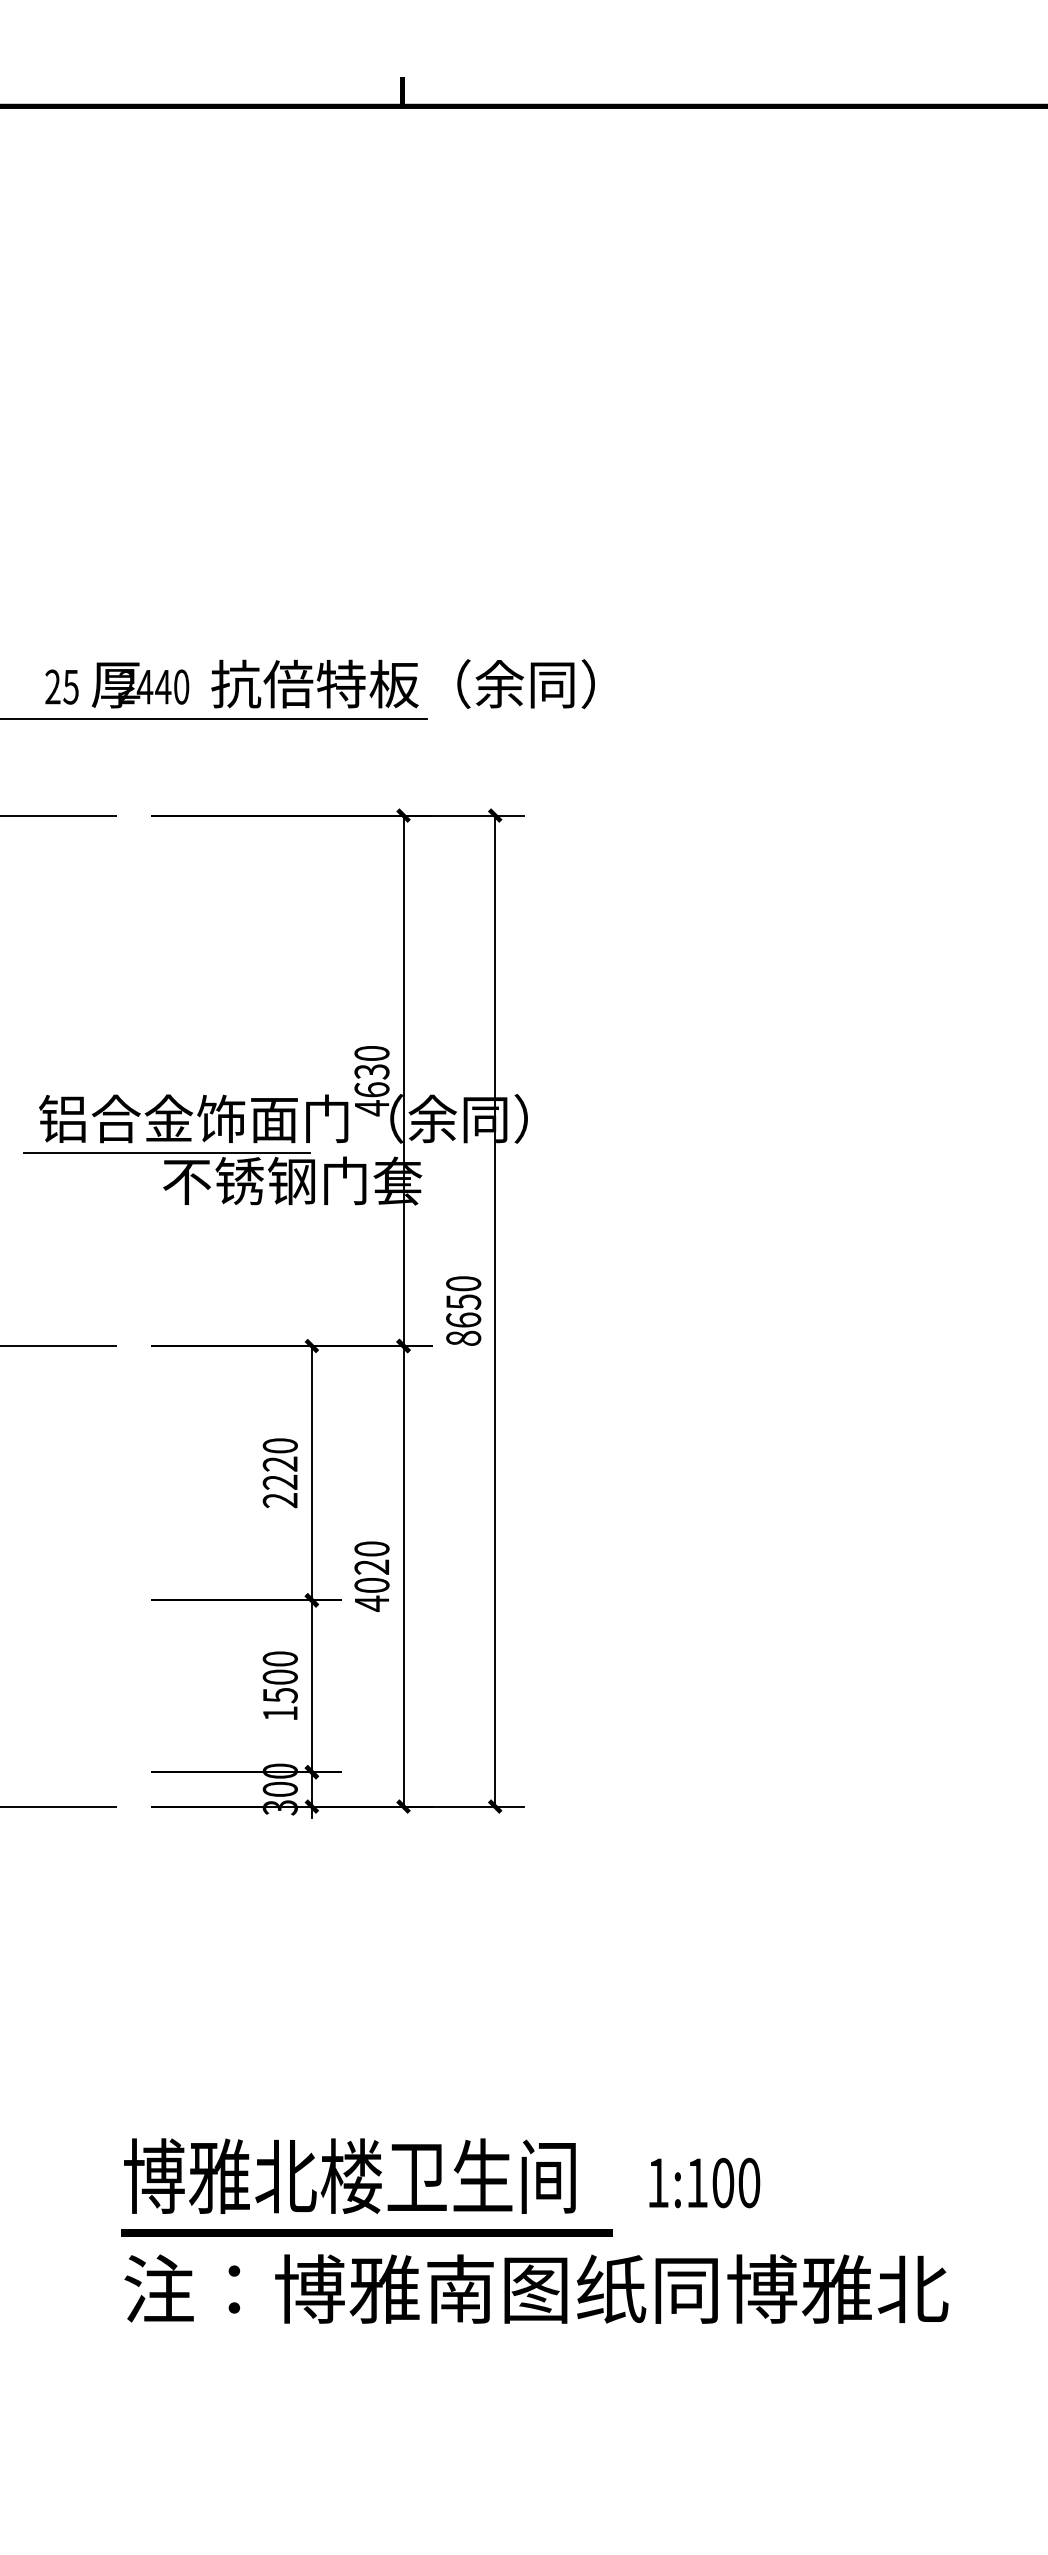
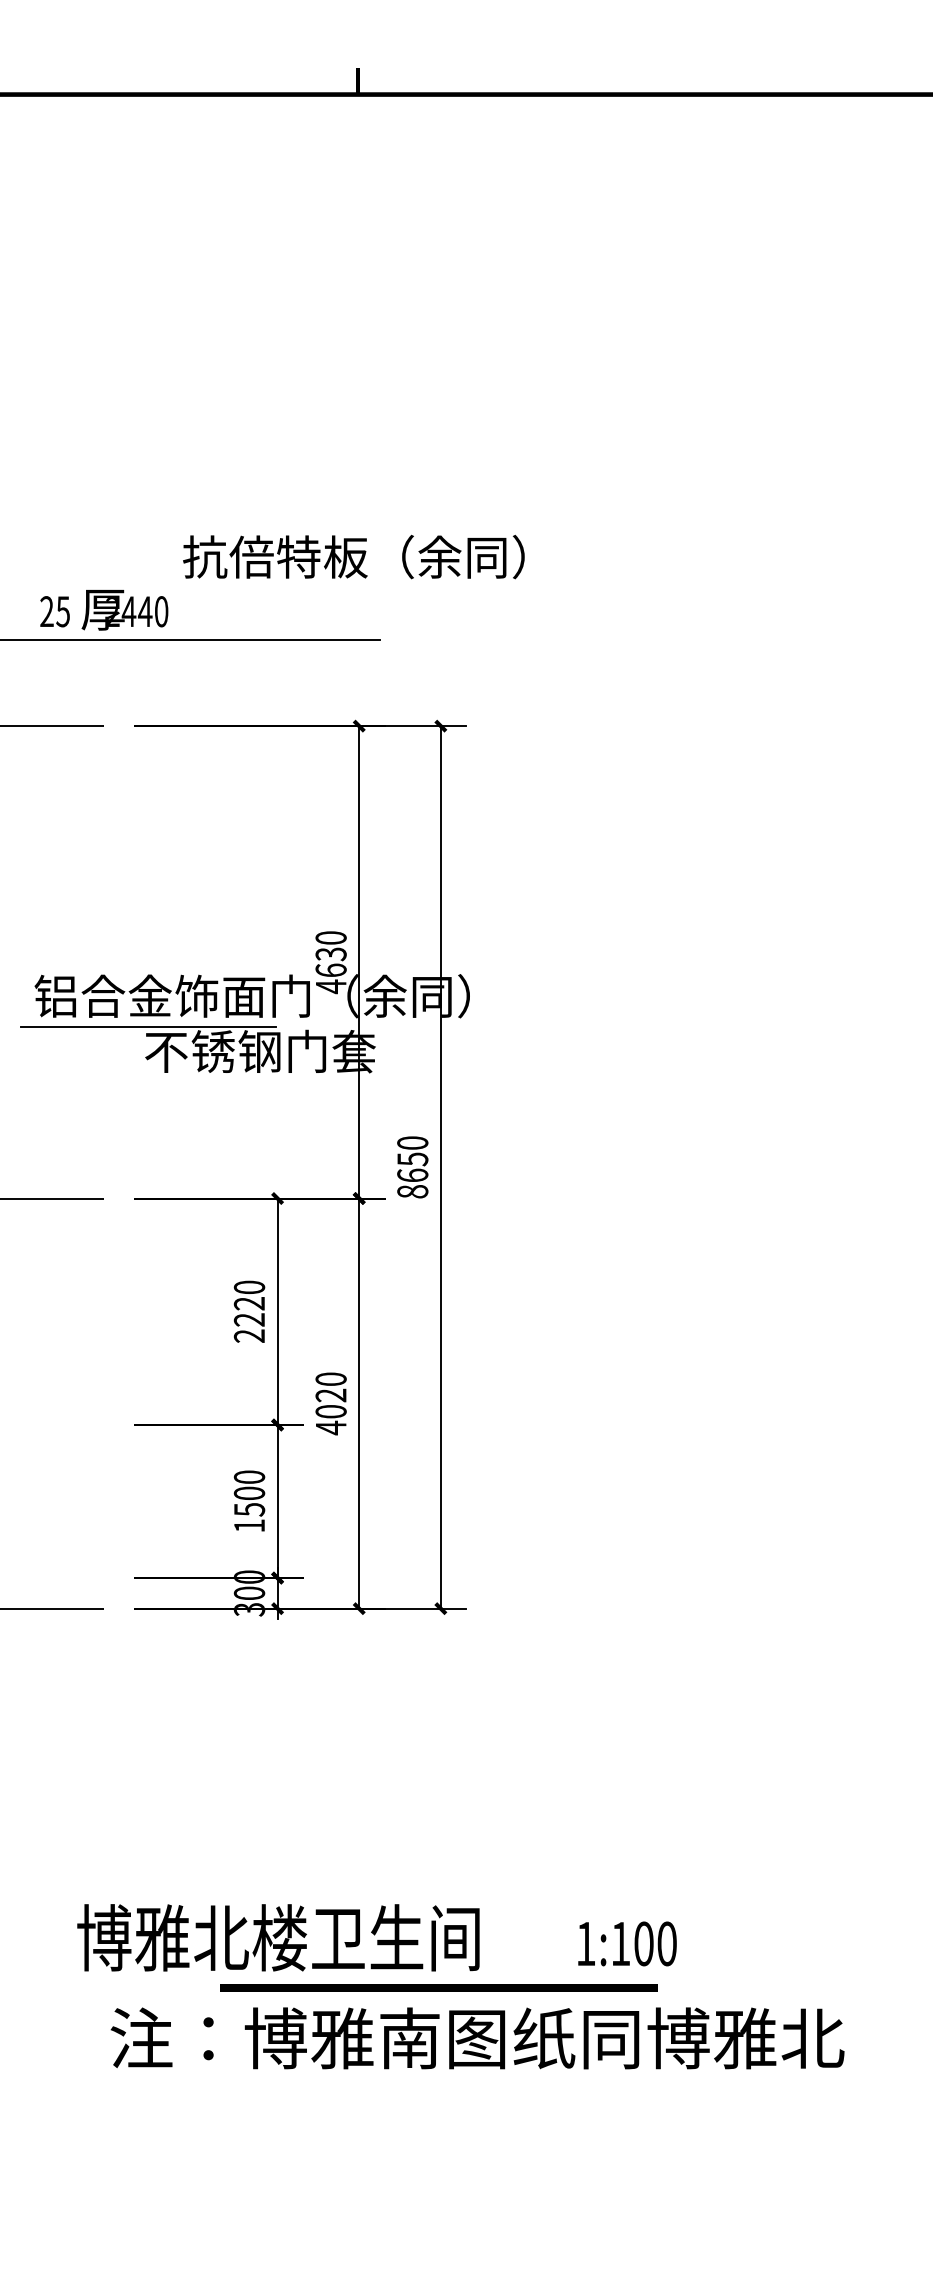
text: (402, 683) -> (353, 556), moved
text: (349, 2175) -> (278, 1937), moved
line: (366, 2231) -> (438, 1987), moved

